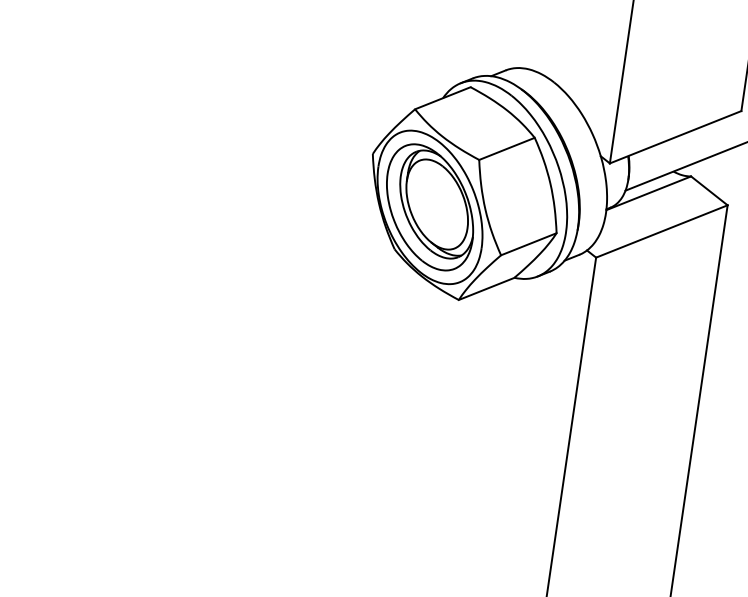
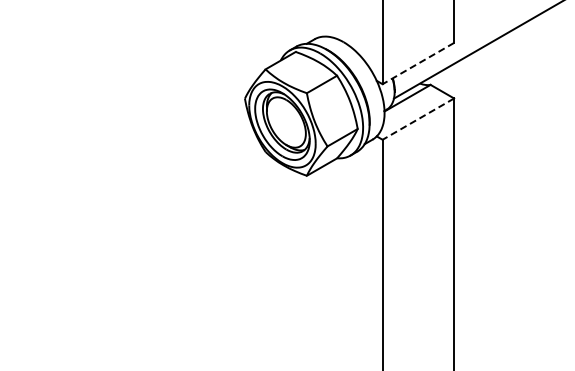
line: (674, 136) -> (417, 63), solid -> dashed
line: (660, 231) -> (417, 119), solid -> dashed

